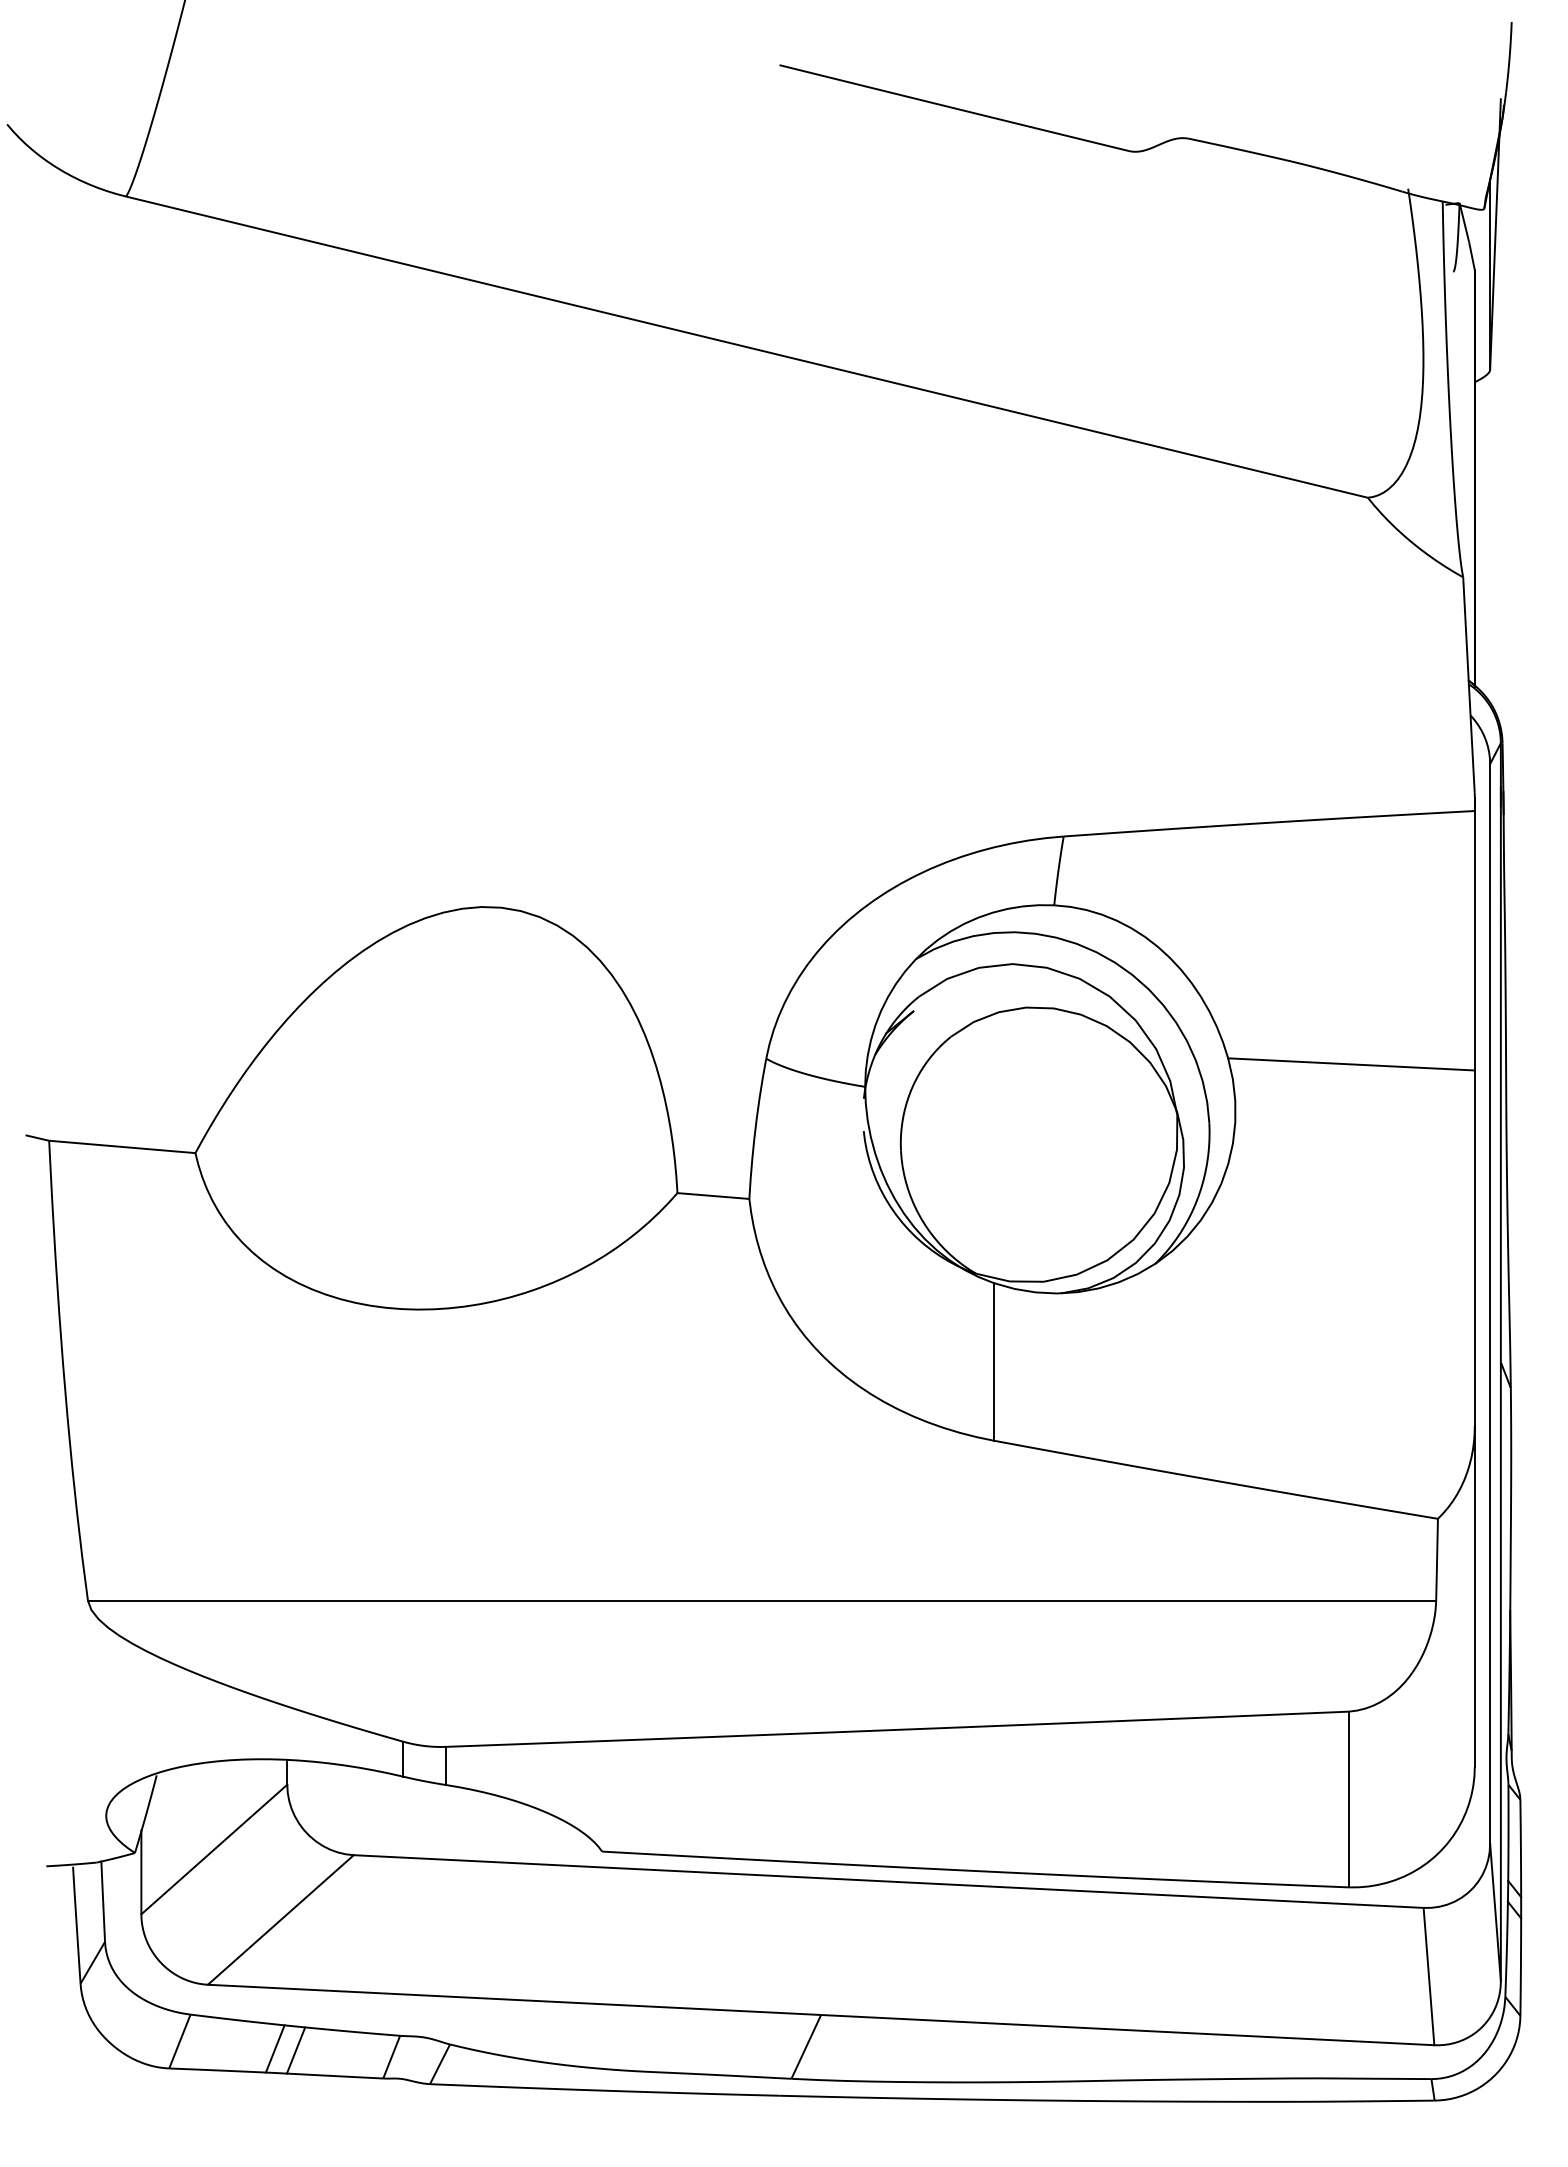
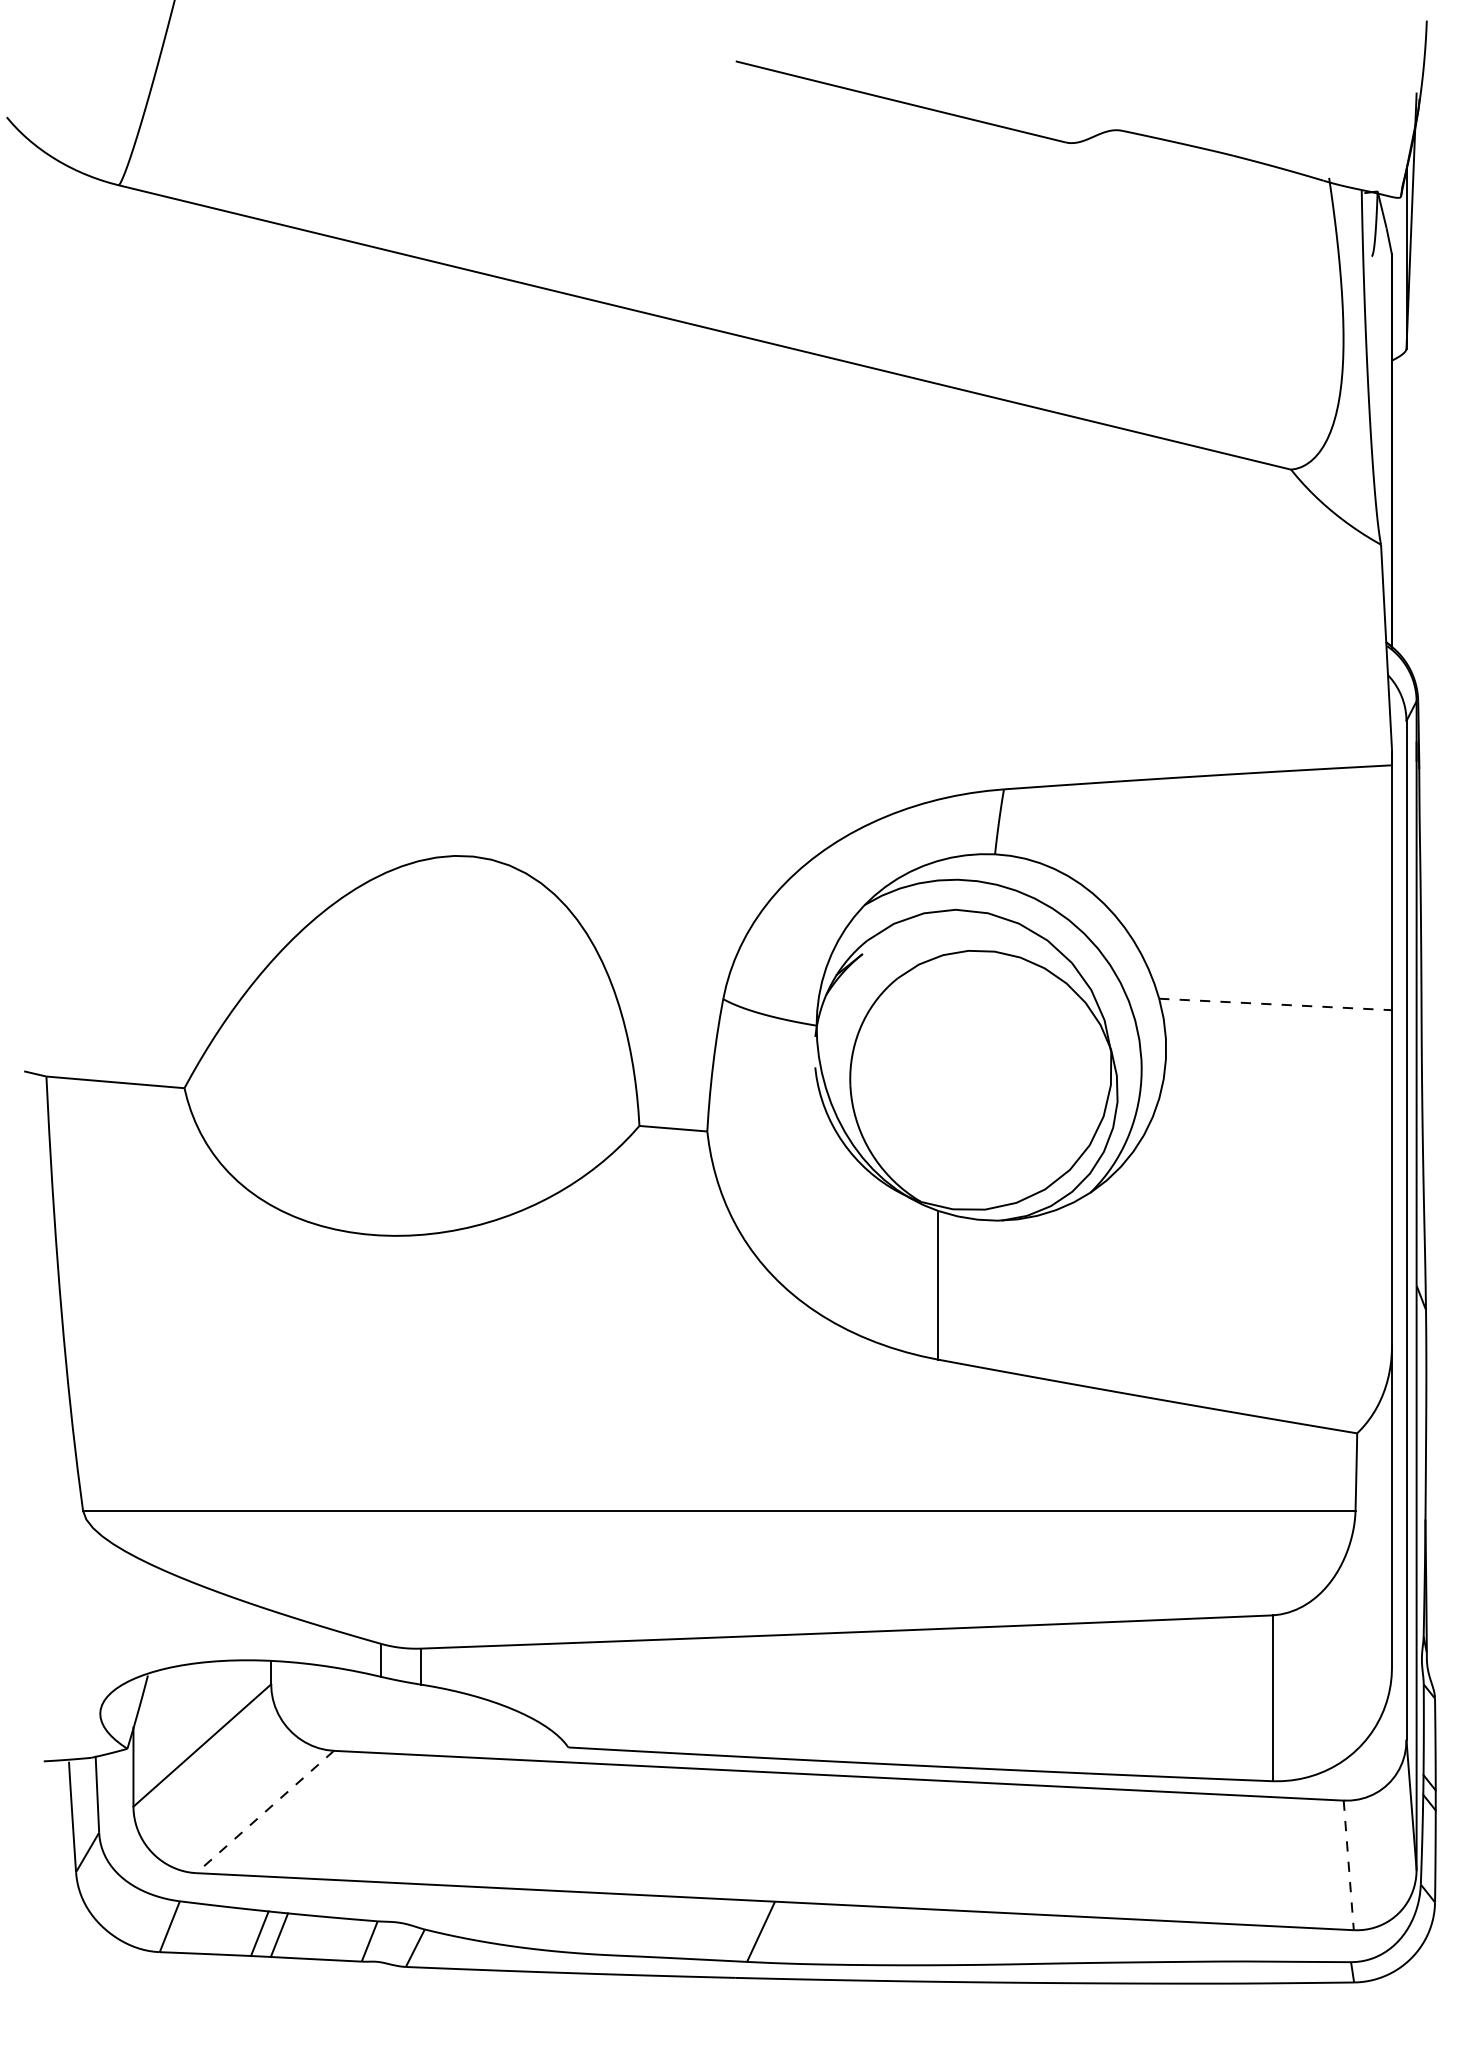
line: (1351, 1064) -> (1275, 1004), solid -> dashed
line: (280, 1920) -> (264, 1812), solid -> dashed
line: (1428, 1976) -> (1348, 1865), solid -> dashed

